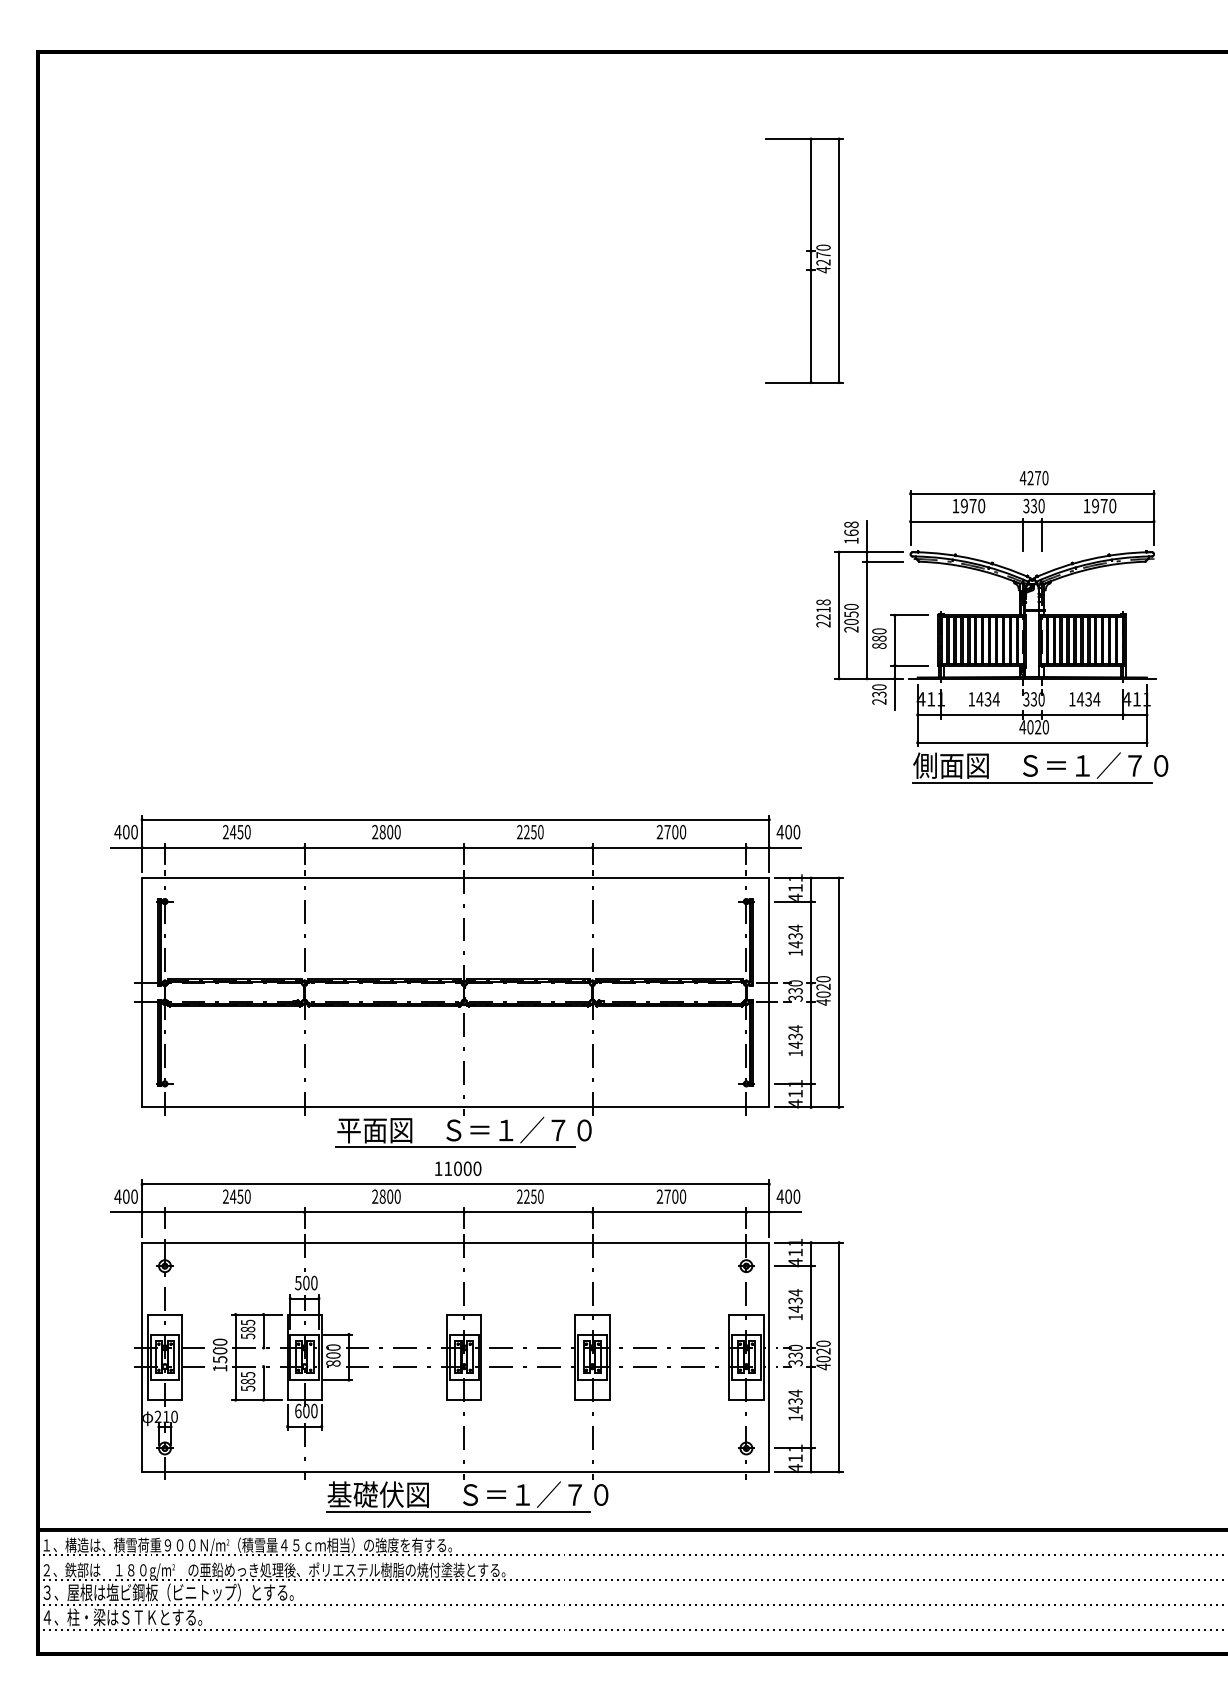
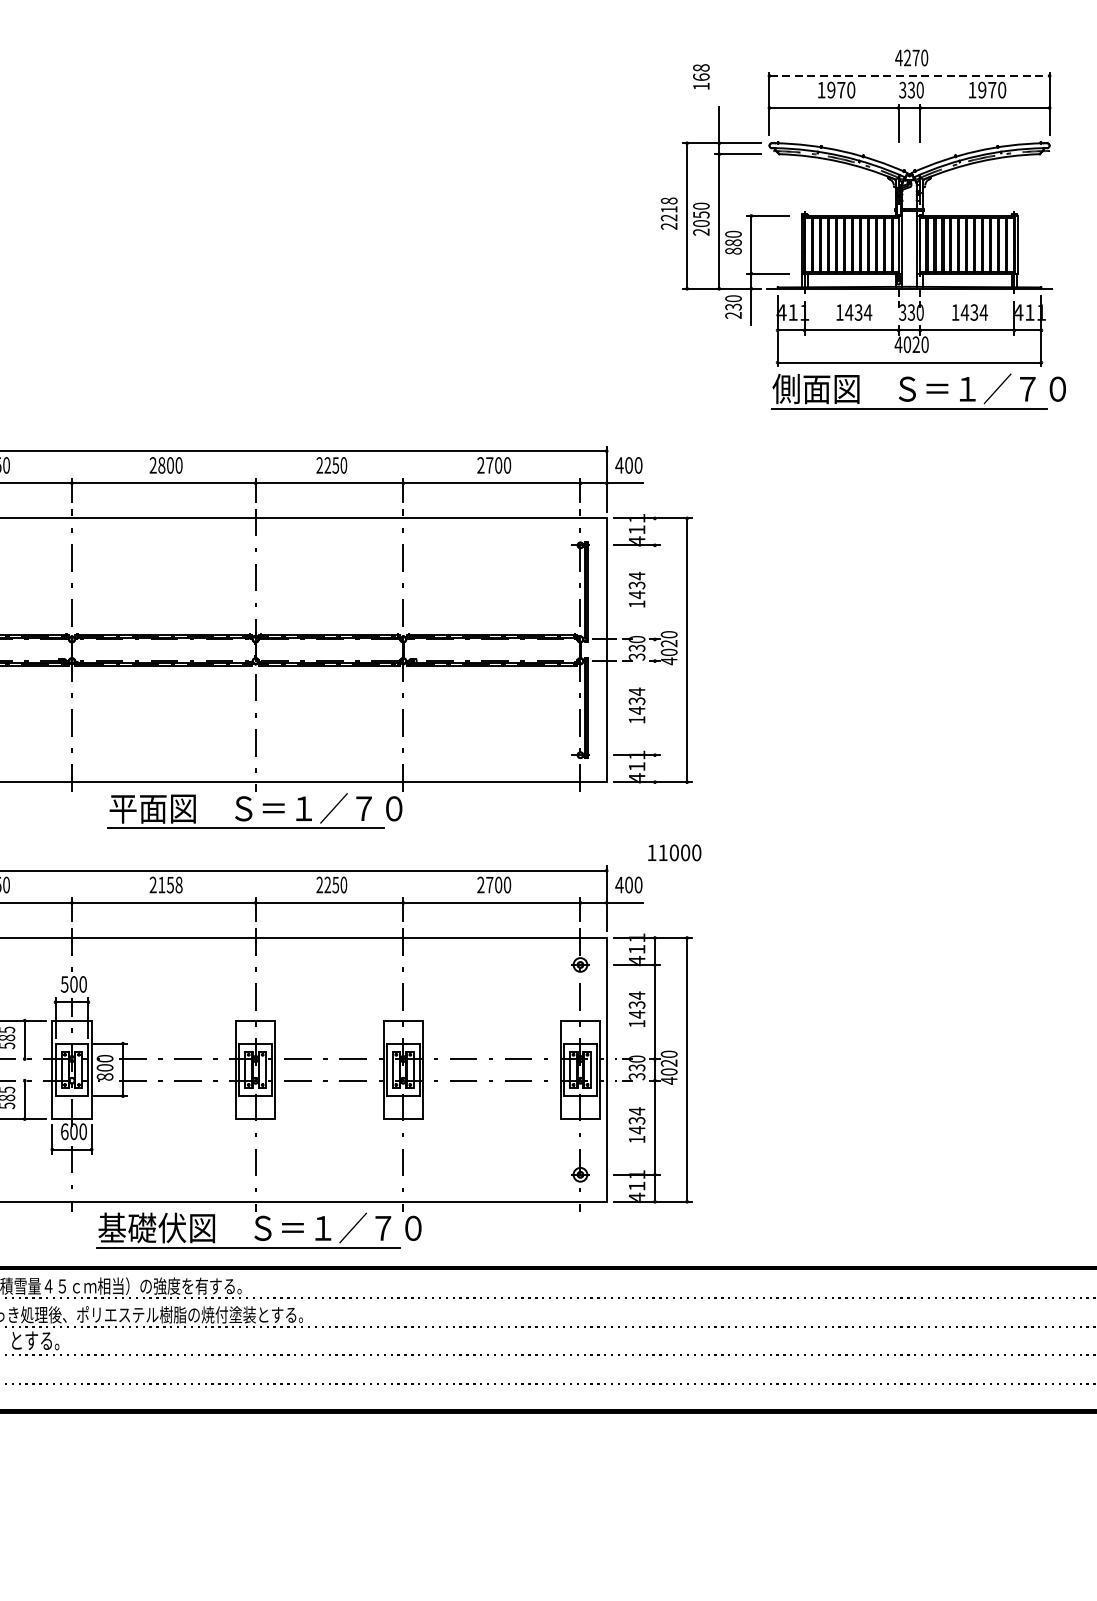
line: (1032, 493) -> (909, 75), solid -> dashed
text: (851, 532) -> (701, 76), moved
line: (811, 992) -> (655, 649), removed
text: (458, 1168) -> (674, 852), moved
text: (389, 1196) -> (169, 884), 2800 -> 2158

